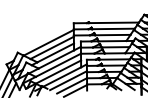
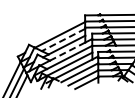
line: (51, 48) -> (62, 40), solid -> dashed
line: (56, 59) -> (67, 51), solid -> dashed

